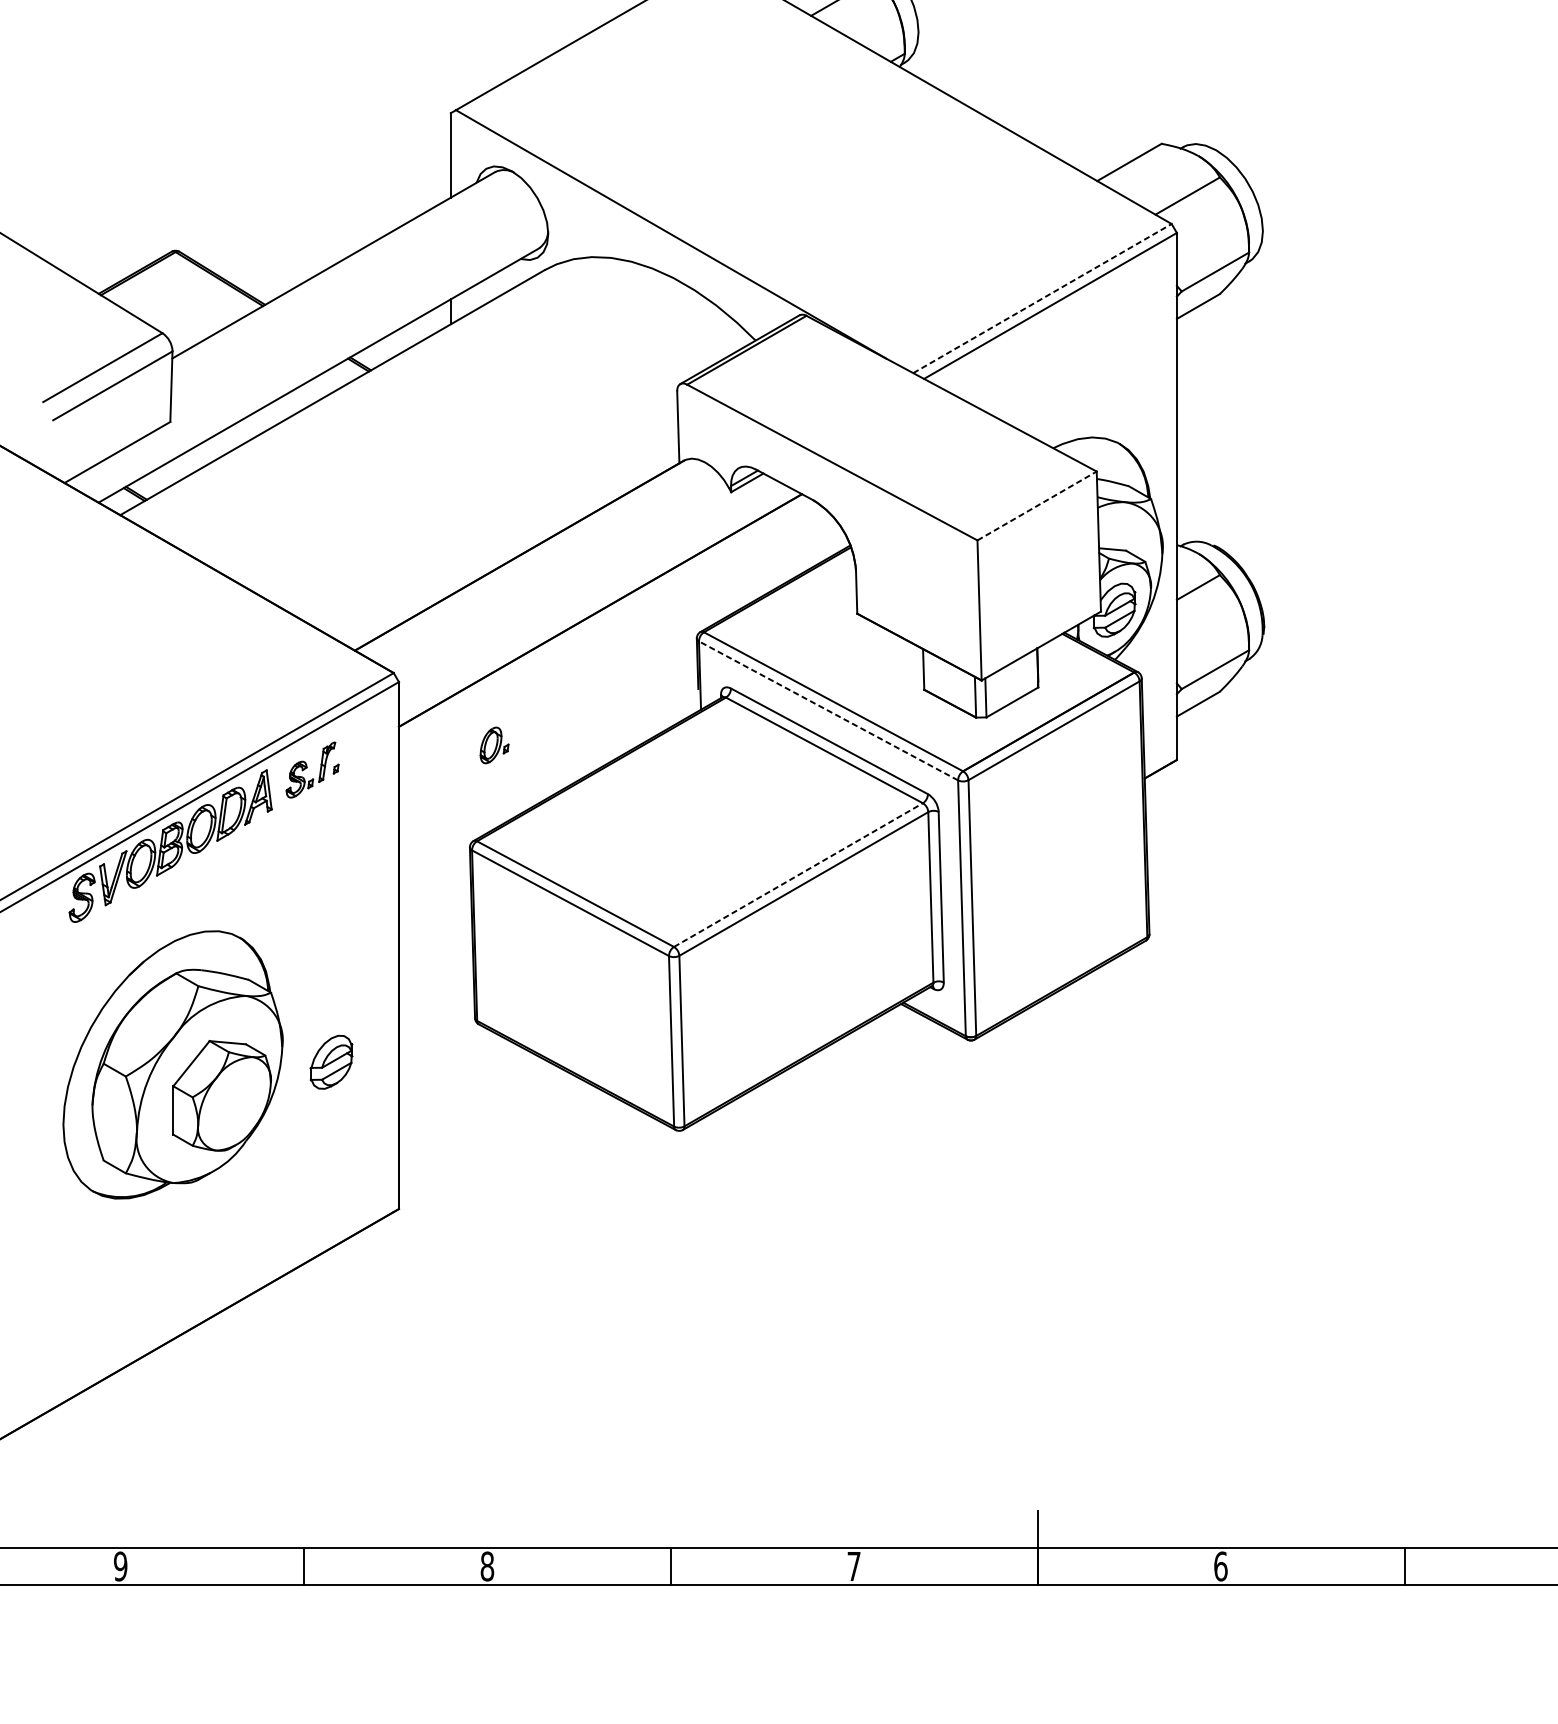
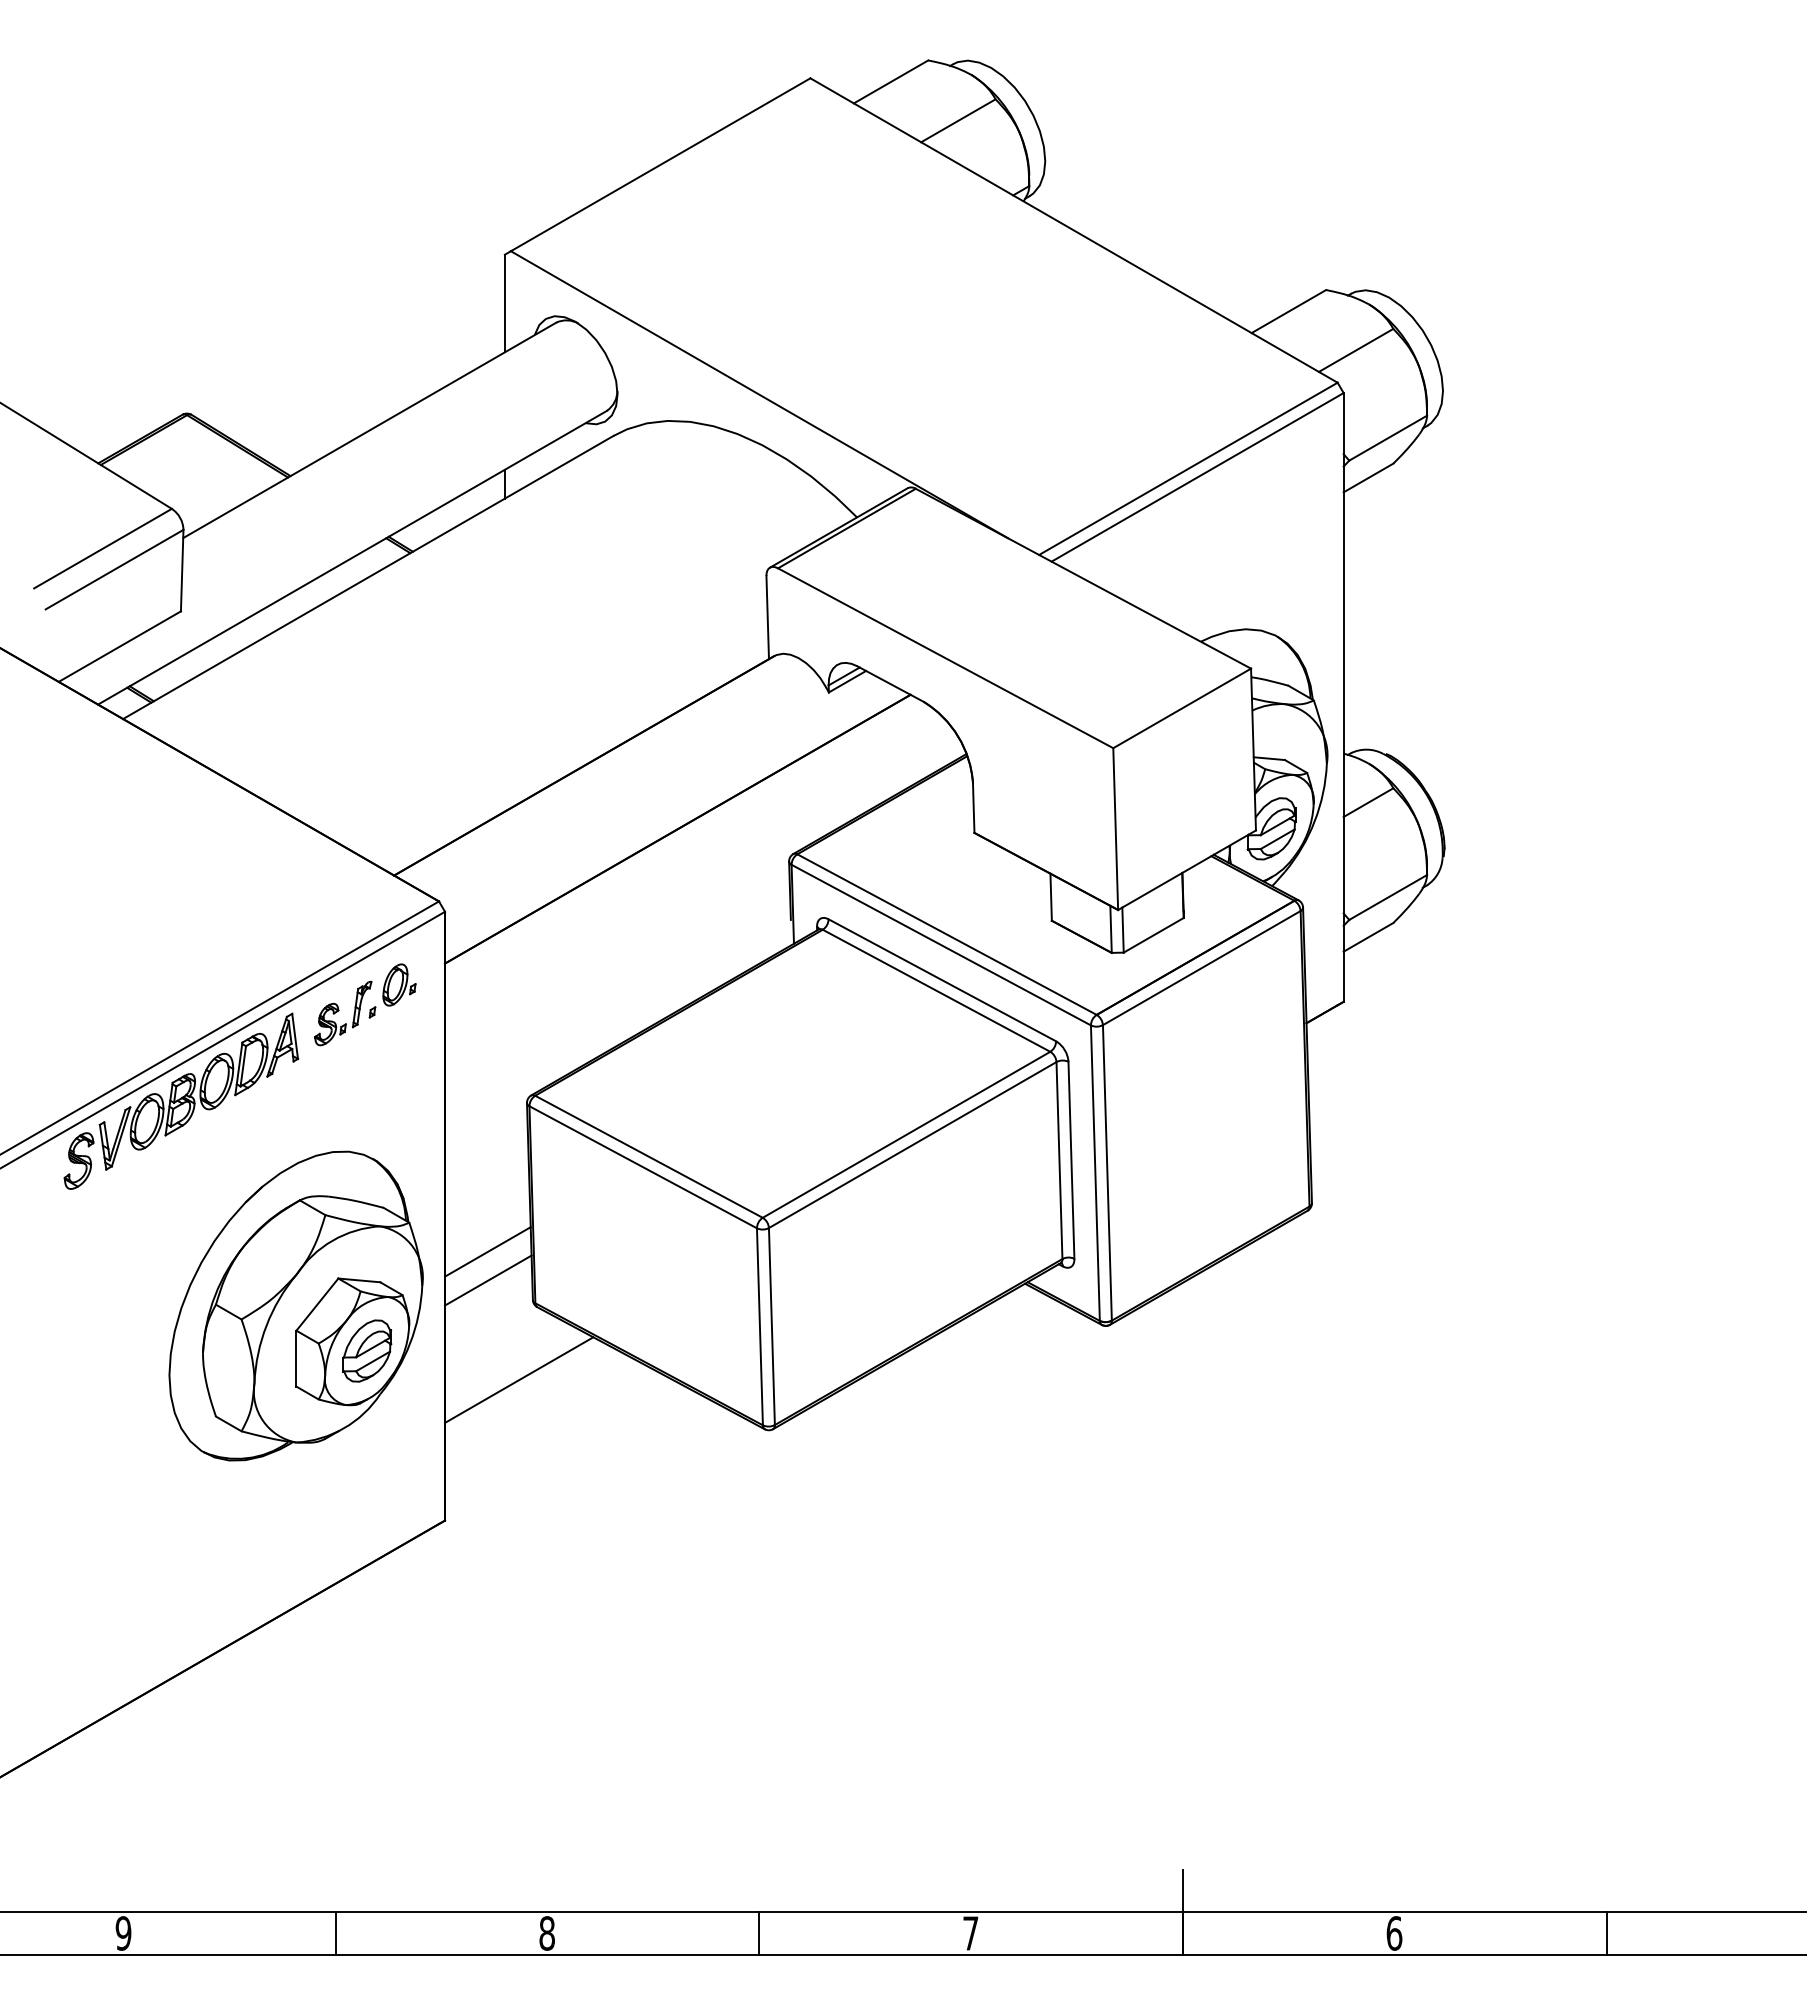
line: (1042, 298) -> (1188, 468), dashed -> solid
line: (1037, 506) -> (1182, 708), dashed -> solid
line: (828, 711) -> (941, 945), dashed -> solid
part: (494, 744) -> (399, 984), moved
line: (798, 874) -> (906, 1134), dashed -> solid
line: (435, 976) -> (487, 1251), added
line: (436, 1001) -> (488, 1280), added
part: (172, 1064) -> (295, 1305), moved
line: (463, 1086) -> (519, 1379), added

